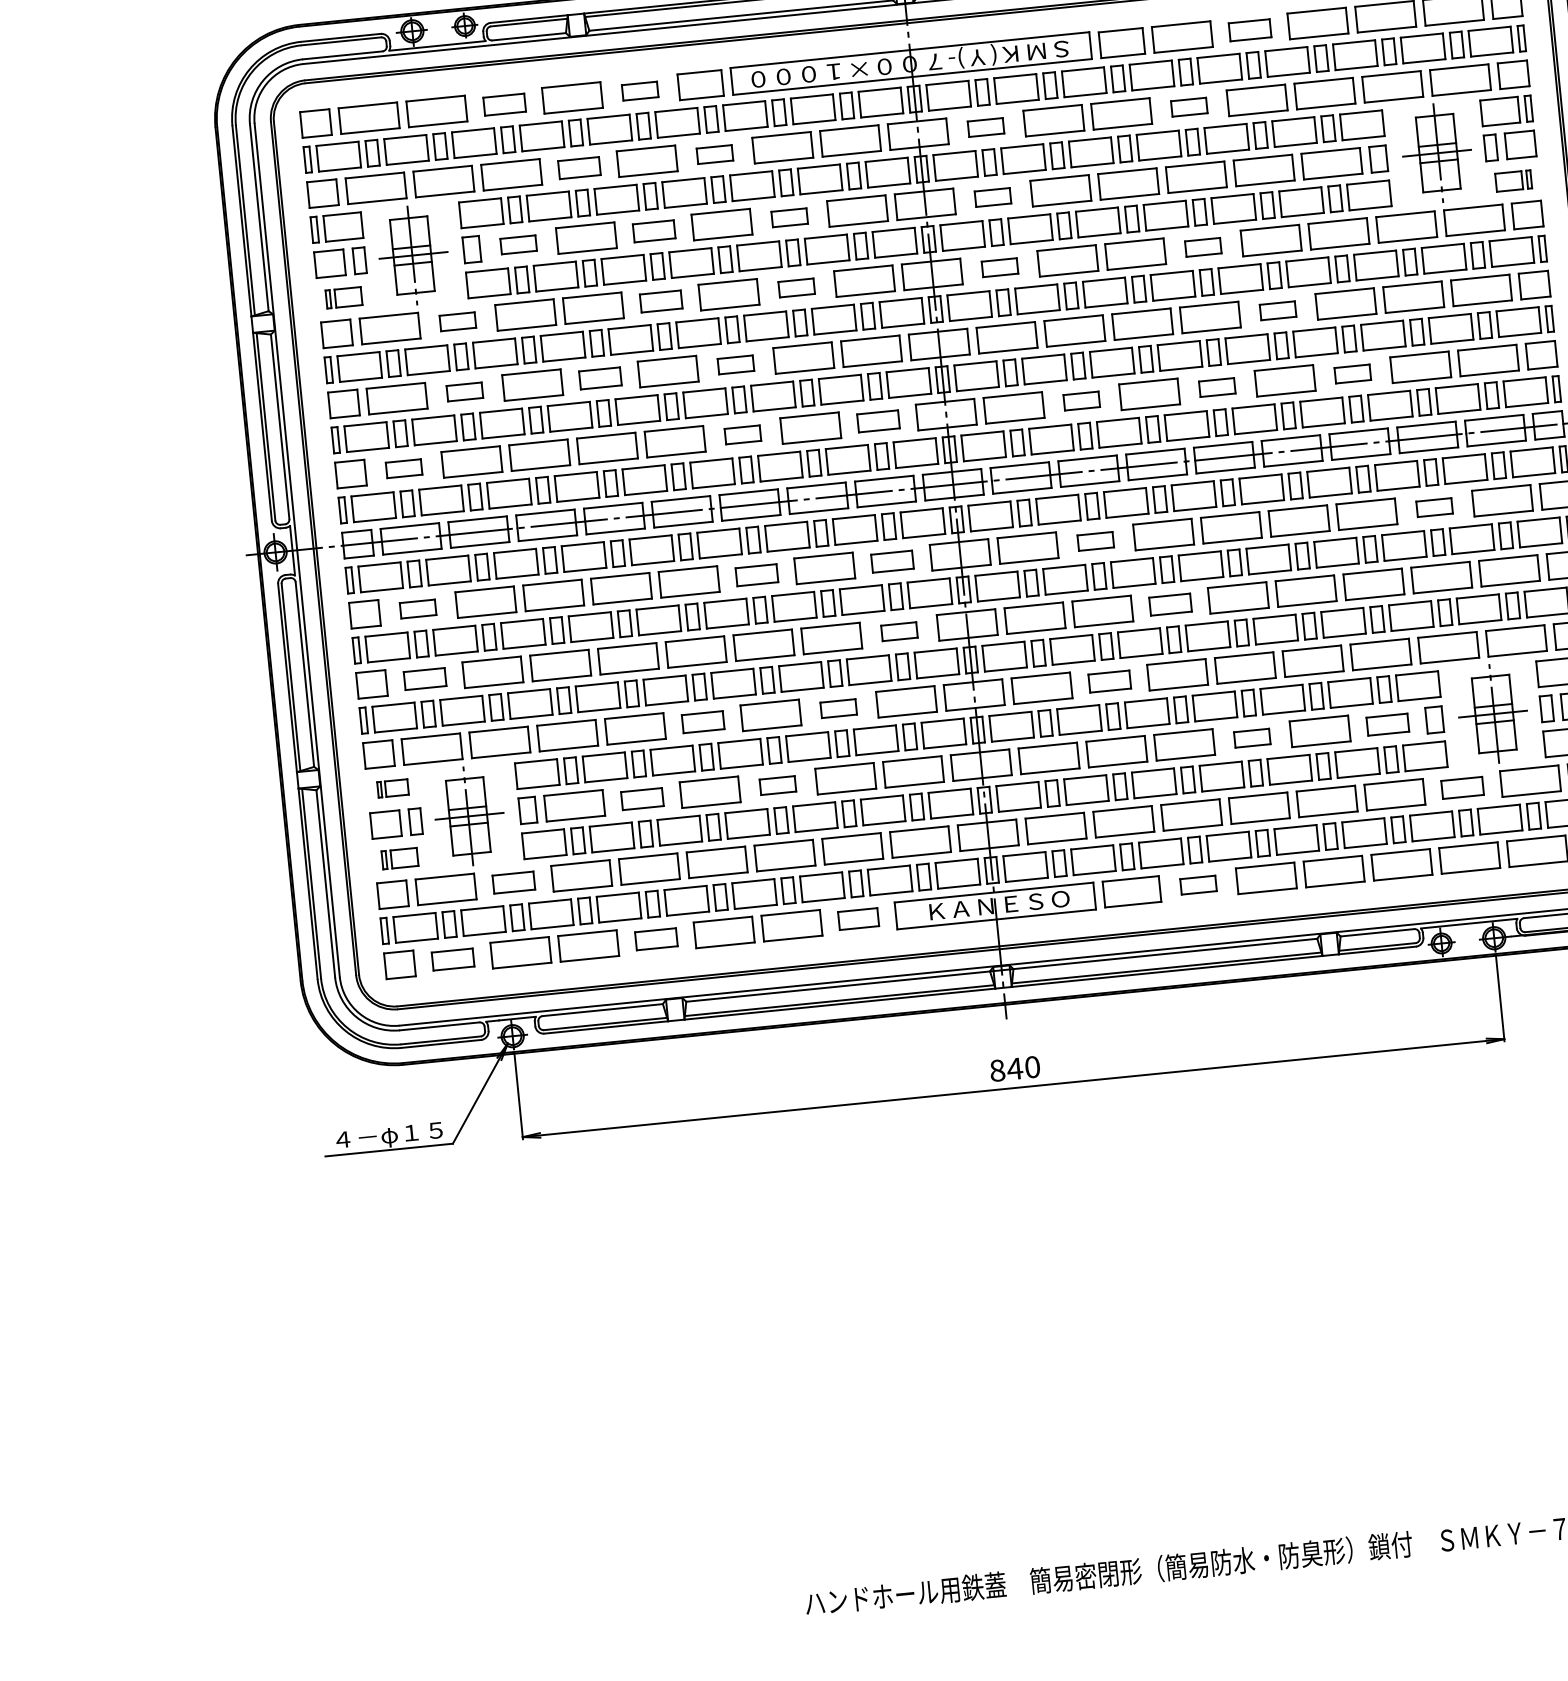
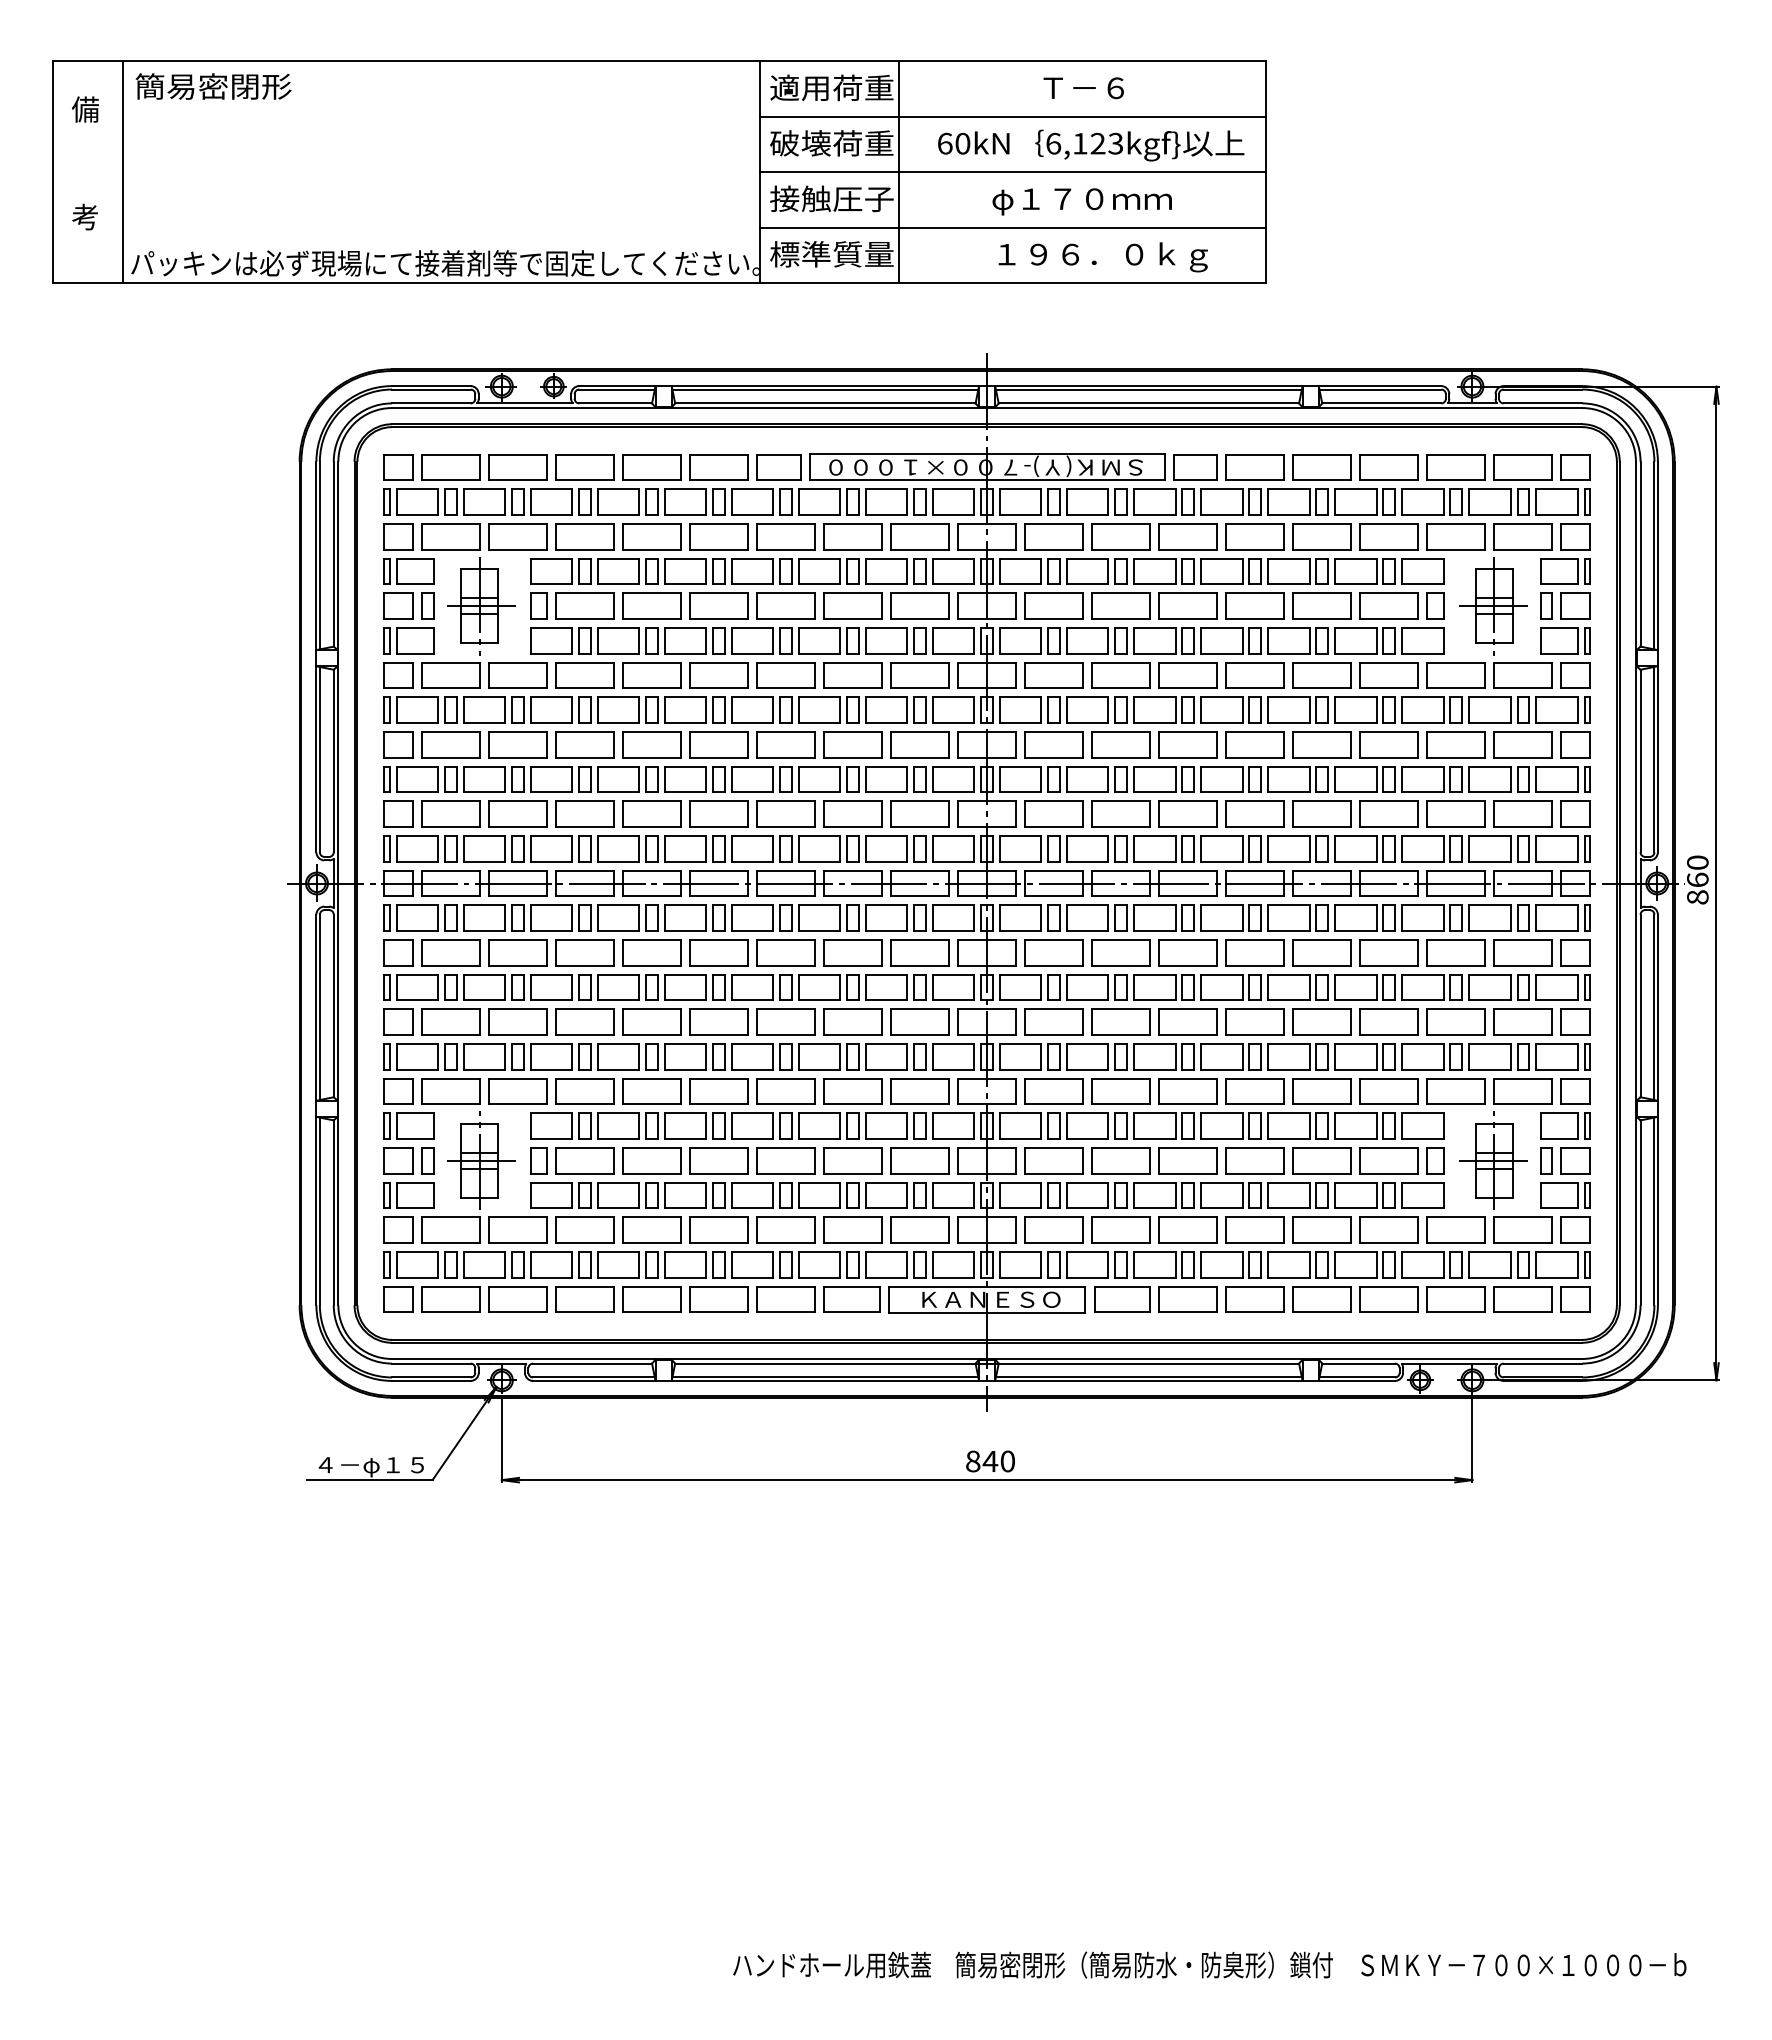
part: (1249, 30) -> (1321, 467), size x1.43
part: (639, 91) -> (718, 467), size x1.67
part: (504, 104) -> (584, 467), size x1.43
part: (1188, 106) -> (1254, 536), size x1.67
part: (985, 127) -> (1053, 536), size x1.67
part: (714, 154) -> (785, 536), size x1.67
part: (578, 167) -> (651, 536), size x1.43
part: (1513, 180) -> (1565, 640), size x1.43
part: (992, 196) -> (1053, 605), size x1.67
part: (789, 217) -> (852, 605), size x1.67
part: (653, 230) -> (718, 605), size x1.43
part: (518, 244) -> (584, 605), size x1.67
part: (1202, 247) -> (1254, 675), size x1.67
part: (999, 267) -> (1053, 675), size x1.67
part: (796, 288) -> (852, 675), size x1.67
part: (343, 297) -> (408, 640), size x1.43
part: (660, 301) -> (718, 675), size x1.43
part: (1277, 310) -> (1321, 744), size x1.67
part: (457, 321) -> (517, 675), size x1.67
part: (735, 364) -> (785, 744), size x1.67
part: (1352, 373) -> (1388, 813), size x1.67
part: (599, 378) -> (651, 744), size x1.43
part: (1216, 387) -> (1254, 813), size x1.67
part: (464, 391) -> (517, 744), size x1.67
part: (1081, 400) -> (1120, 813), size x1.67
part: (877, 420) -> (919, 813), size x1.43
part: (742, 434) -> (785, 813), size x1.67
part: (403, 468) -> (450, 813), size x1.67
part: (1433, 507) -> (1455, 952), size x1.67
part: (1095, 541) -> (1120, 952), size x1.67
part: (891, 561) -> (919, 952), size x1.43
part: (756, 574) -> (785, 952), size x1.43
part: (1169, 604) -> (1187, 1021), size x1.43
part: (417, 608) -> (450, 952), size x1.67
part: (898, 631) -> (919, 1021), size x1.67
part: (424, 678) -> (450, 1021), size x1.43
part: (1109, 681) -> (1120, 1091), size x1.43
part: (838, 708) -> (852, 1091), size x1.67
part: (702, 722) -> (718, 1091), size x1.43
part: (1387, 724) -> (1388, 1160), size x1.43
part: (1251, 737) -> (1254, 1160), size x1.67
part: (777, 785) -> (785, 1160), size x1.67
part: (392, 787) -> (408, 1125), size x1.67
part: (1461, 787) -> (1455, 1229), size x1.43
part: (641, 798) -> (651, 1160), size x1.43
part: (399, 858) -> (408, 1195), size x1.43
part: (513, 882) -> (517, 1229), size x1.43
part: (1197, 885) -> (1187, 1299), size x1.67
part: (858, 919) -> (851, 1299), size x1.43
part: (655, 939) -> (651, 1299), size x1.43
part: (452, 959) -> (450, 1299), size x1.43

